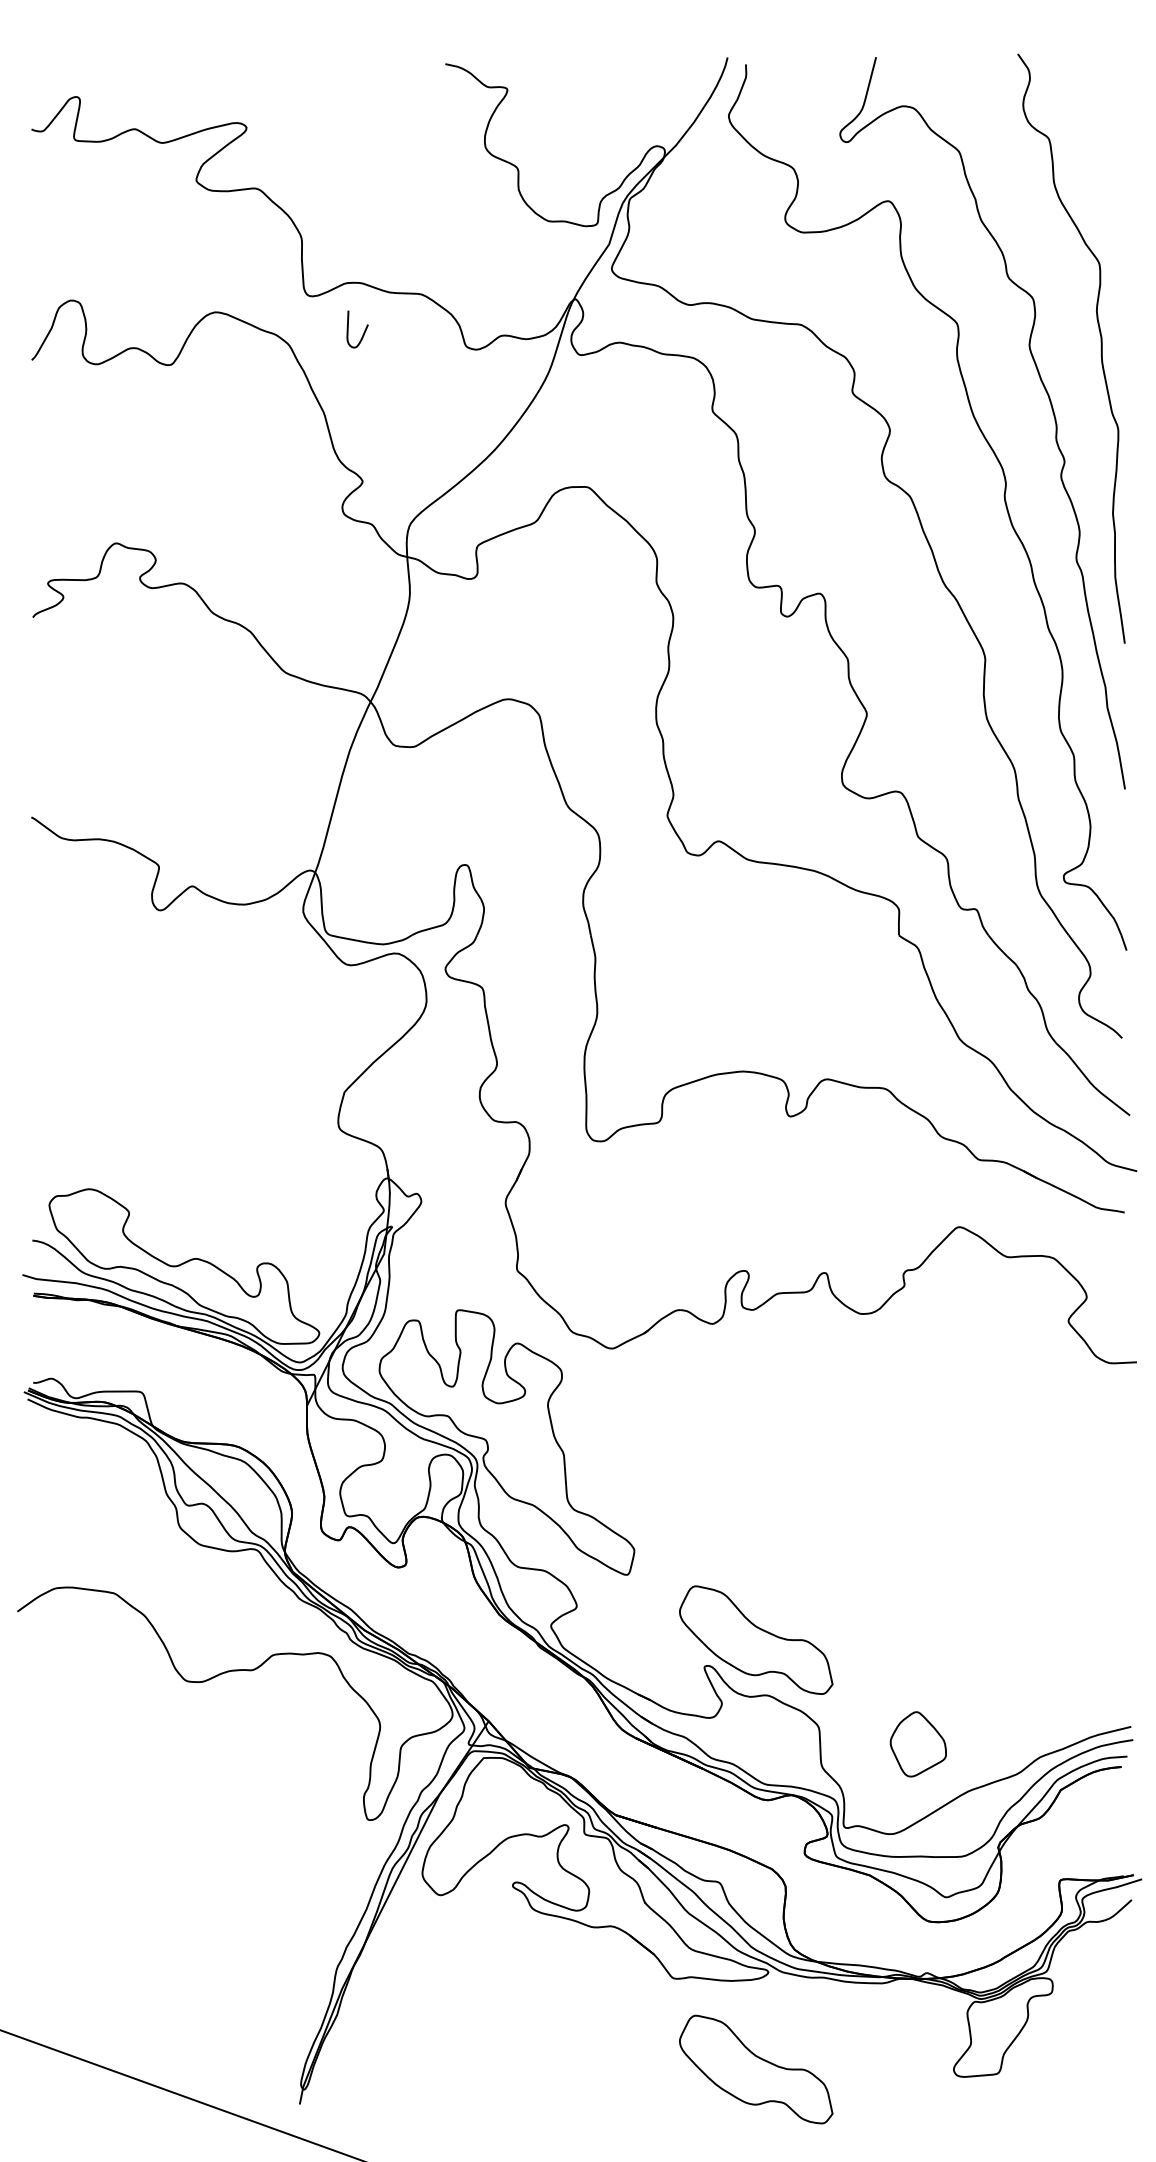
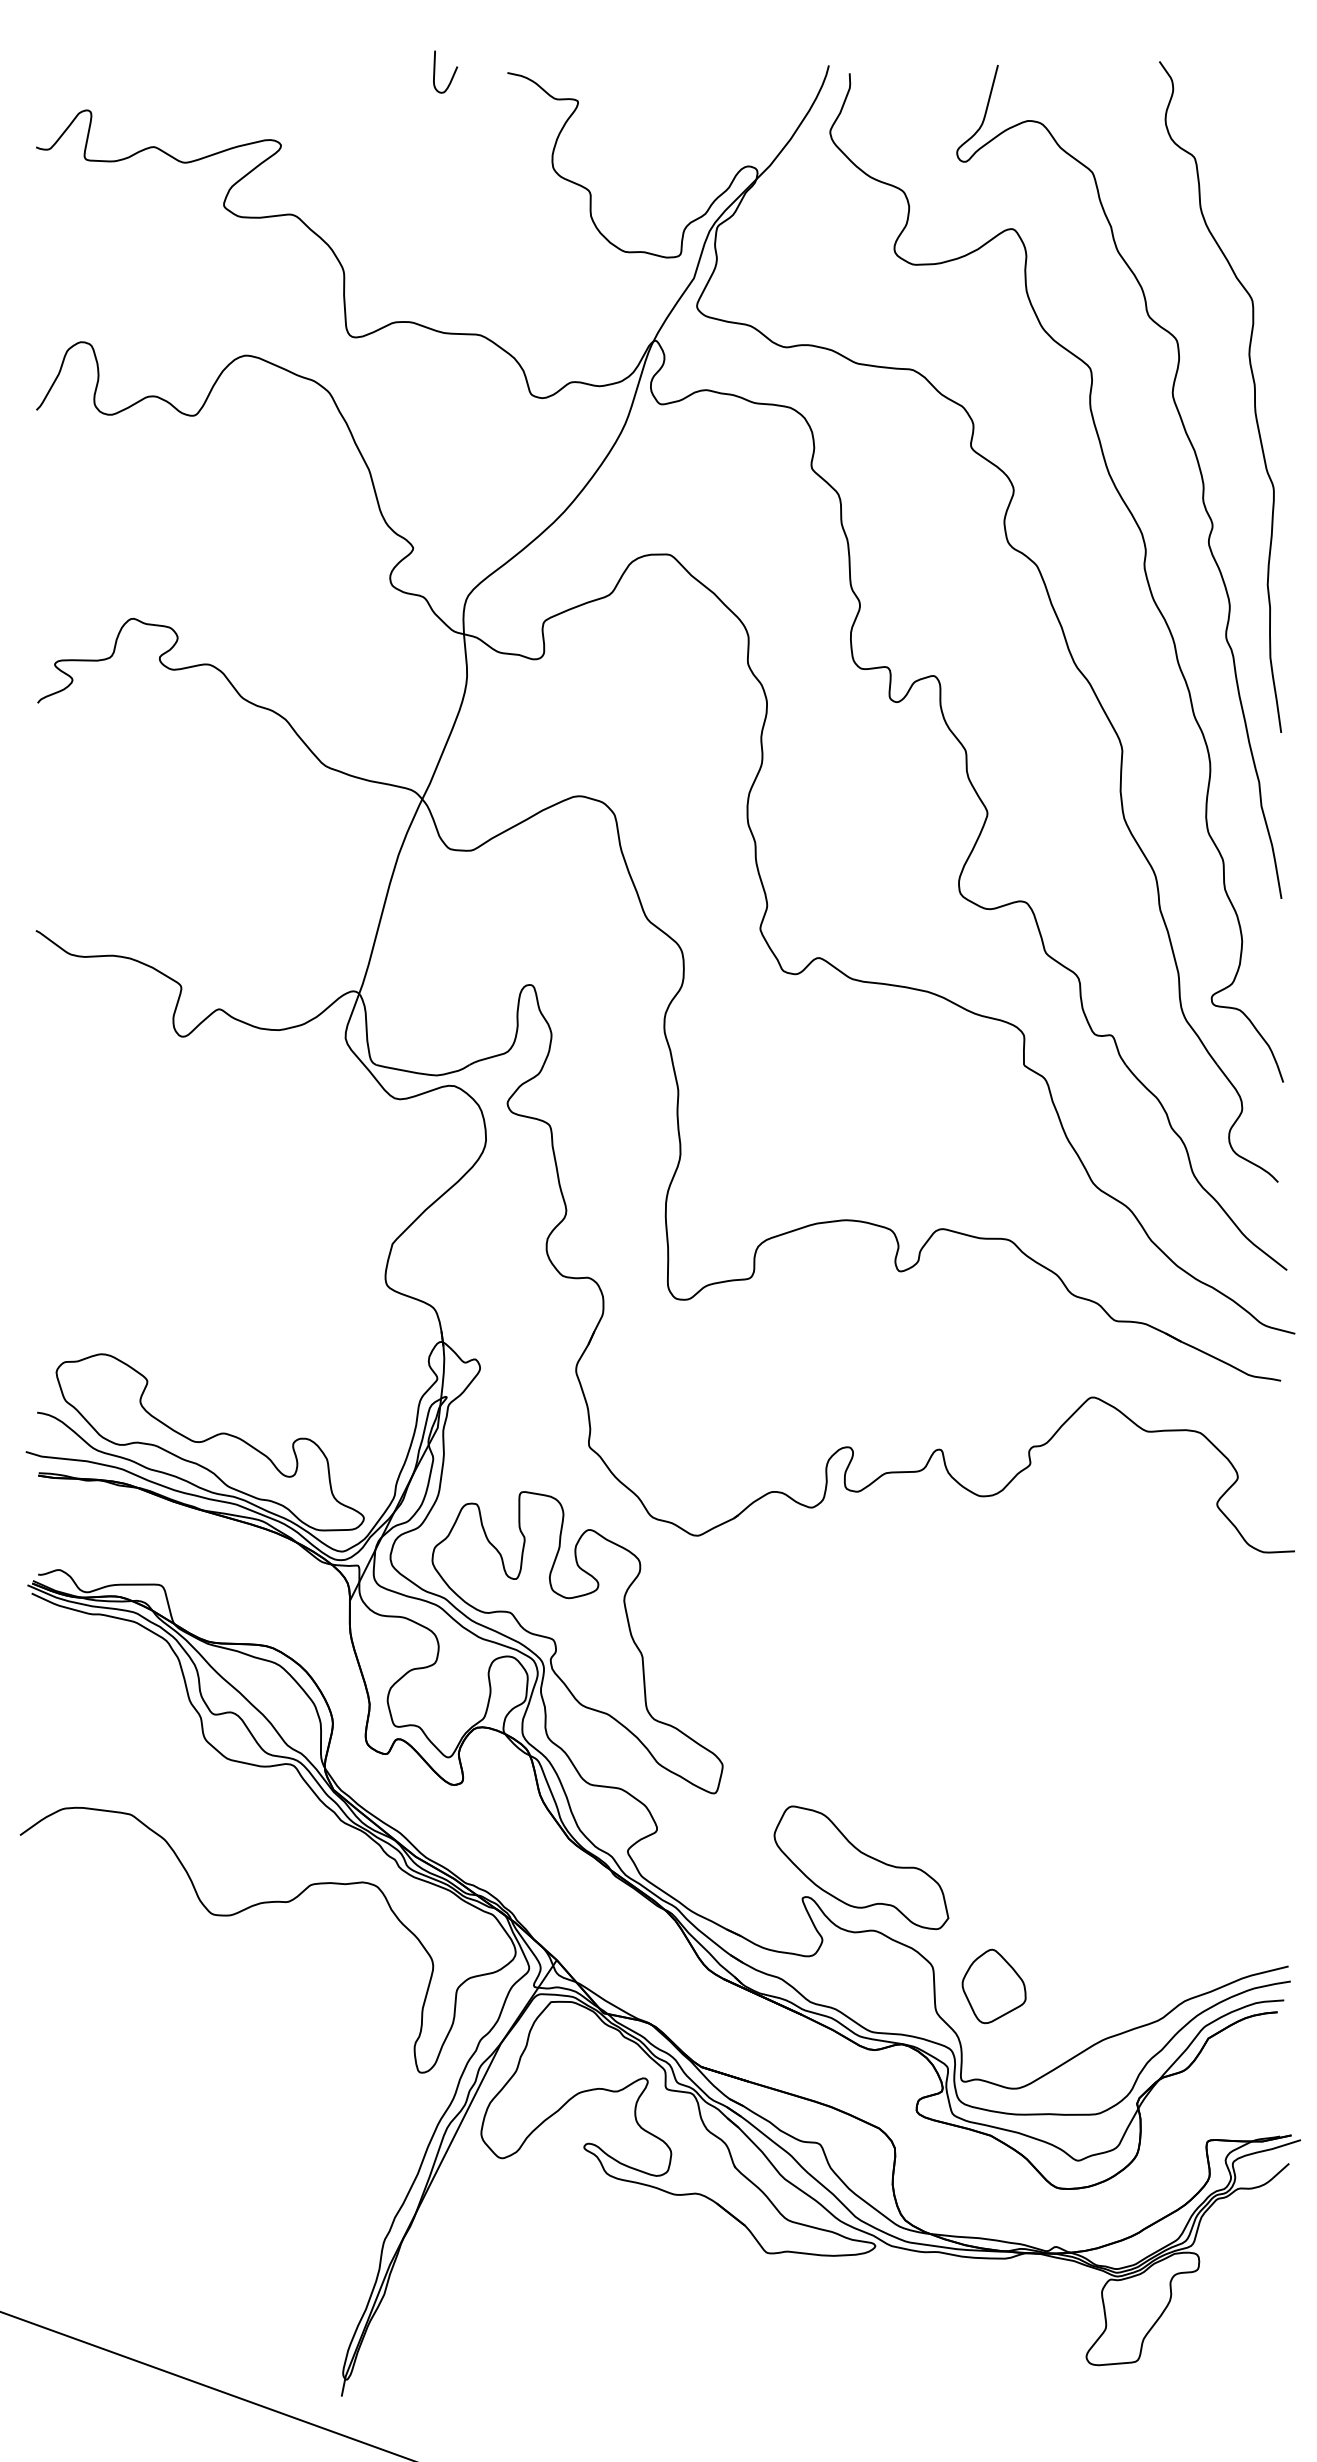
curve: (364, 329) -> (453, 72), moved
part: (917, 1744) -> (993, 1986), moved
part: (756, 2069) -> (861, 2356), removed

